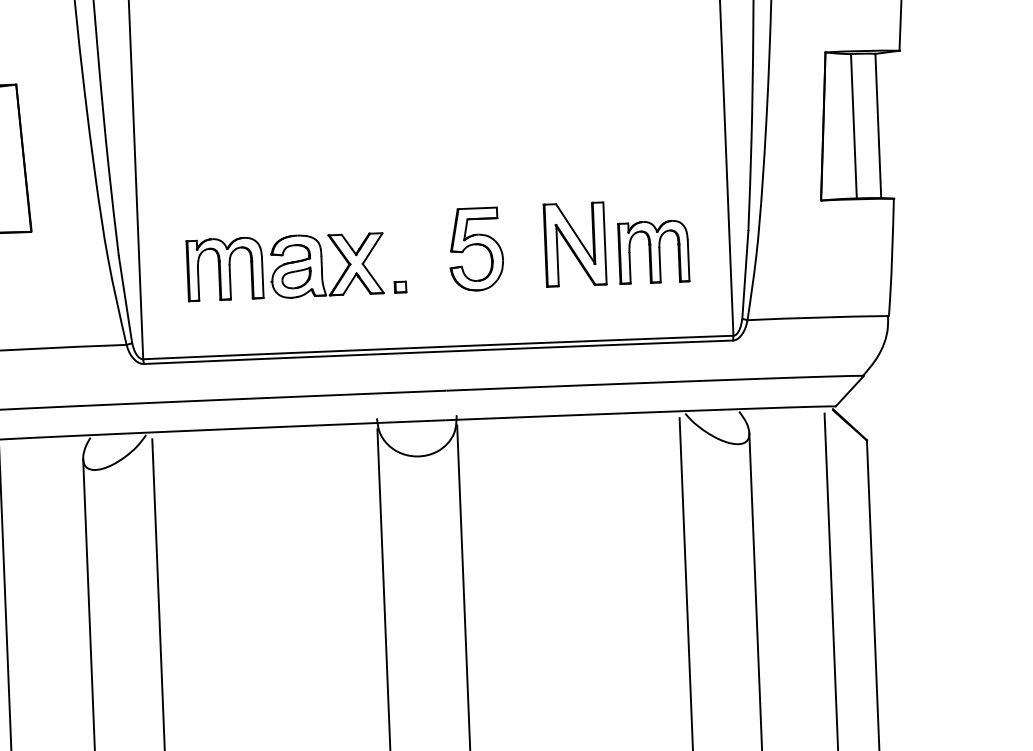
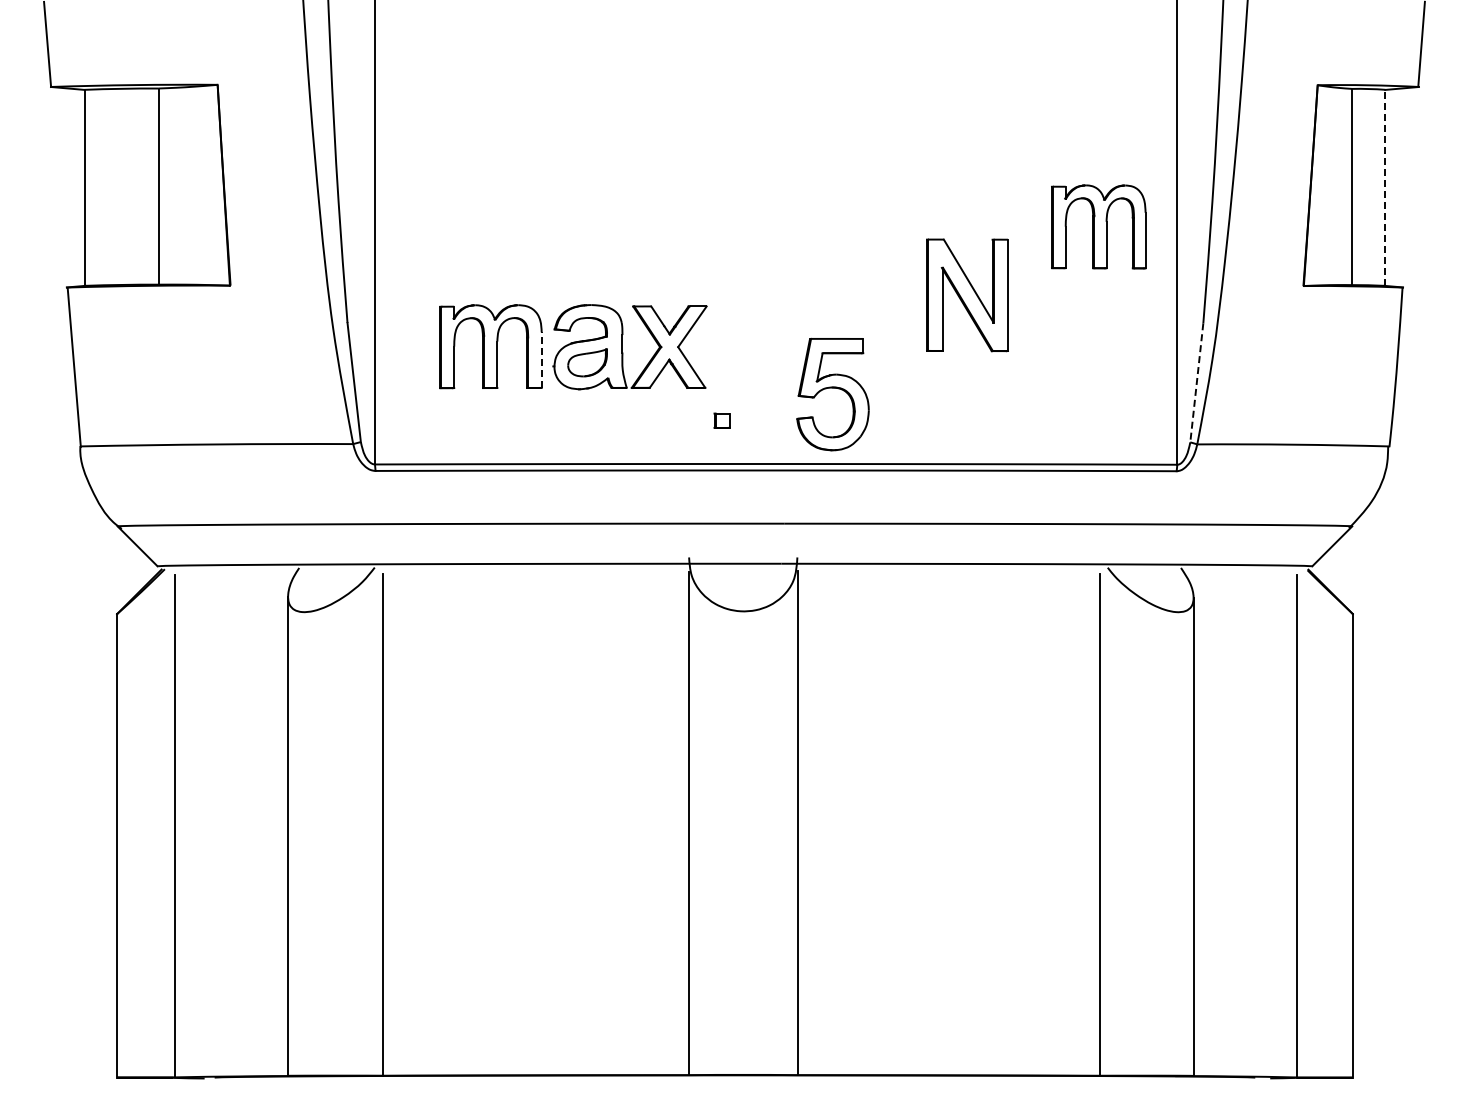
line: (878, 125) -> (1385, 187), solid -> dashed
part: (575, 244) -> (967, 295), moved
part: (475, 249) -> (832, 394), moved
part: (653, 251) -> (1098, 226), moved
line: (745, 274) -> (1196, 382), solid -> dashed
line: (262, 277) -> (541, 360), solid -> dashed
part: (400, 287) -> (721, 420), moved

